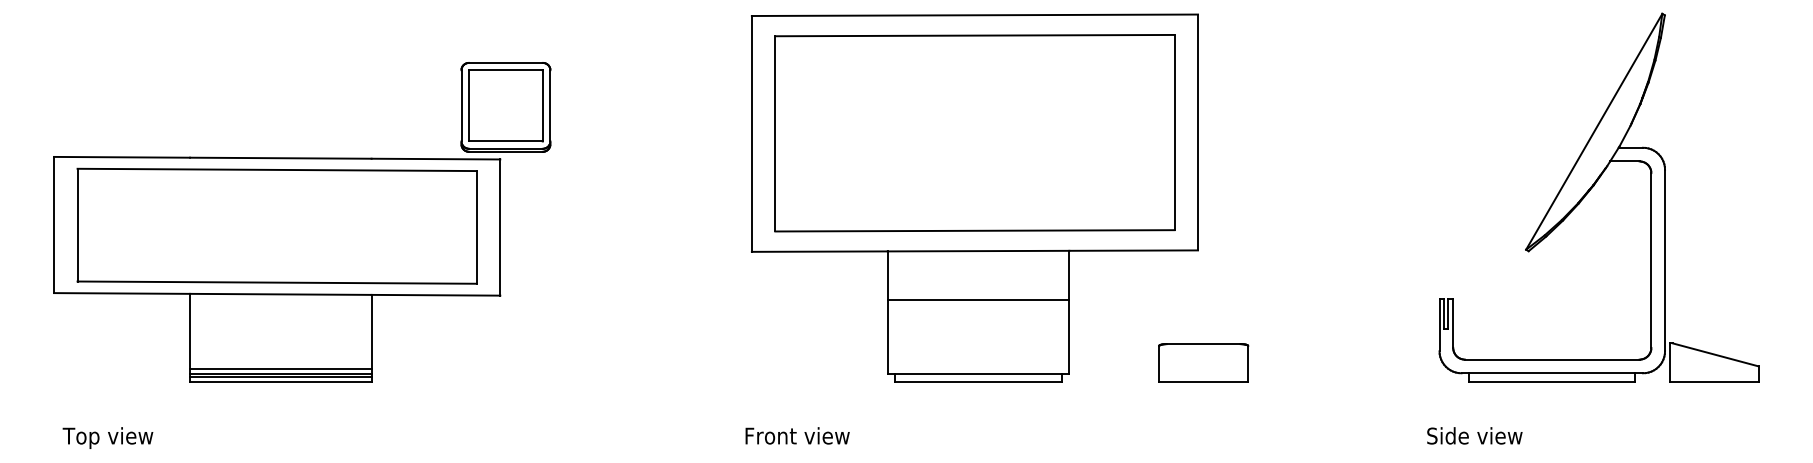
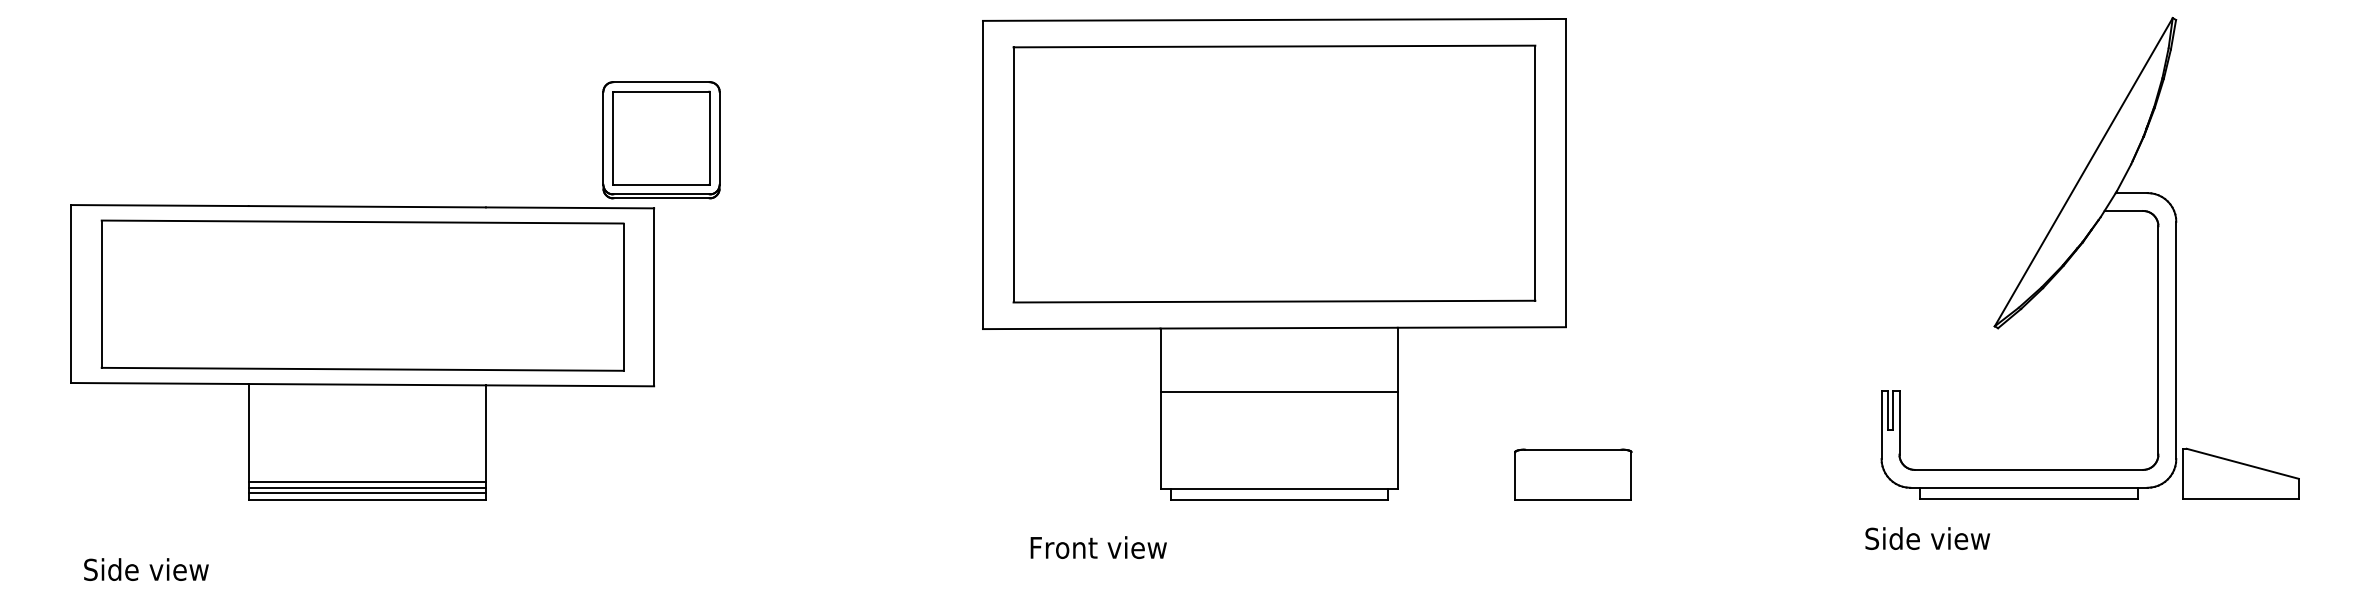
text: (797, 435) -> (1098, 547), moved
text: (1474, 435) -> (1927, 538), moved
text: (111, 438) -> (145, 572), Top view -> Side view

